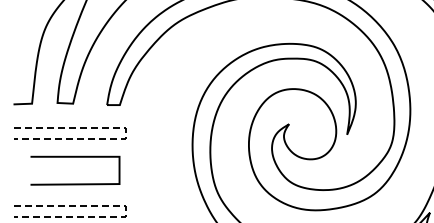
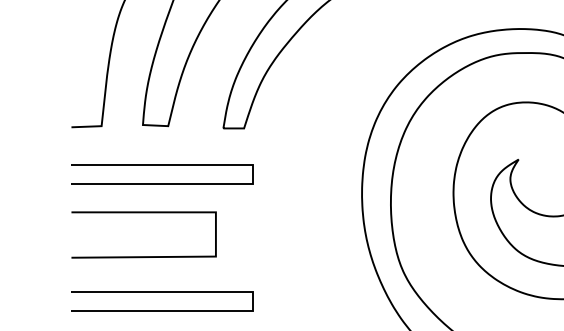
line: (125, 133) -> (253, 174), dashed -> solid
line: (75, 157) -> (144, 213), moved
line: (125, 211) -> (253, 301), dashed -> solid

